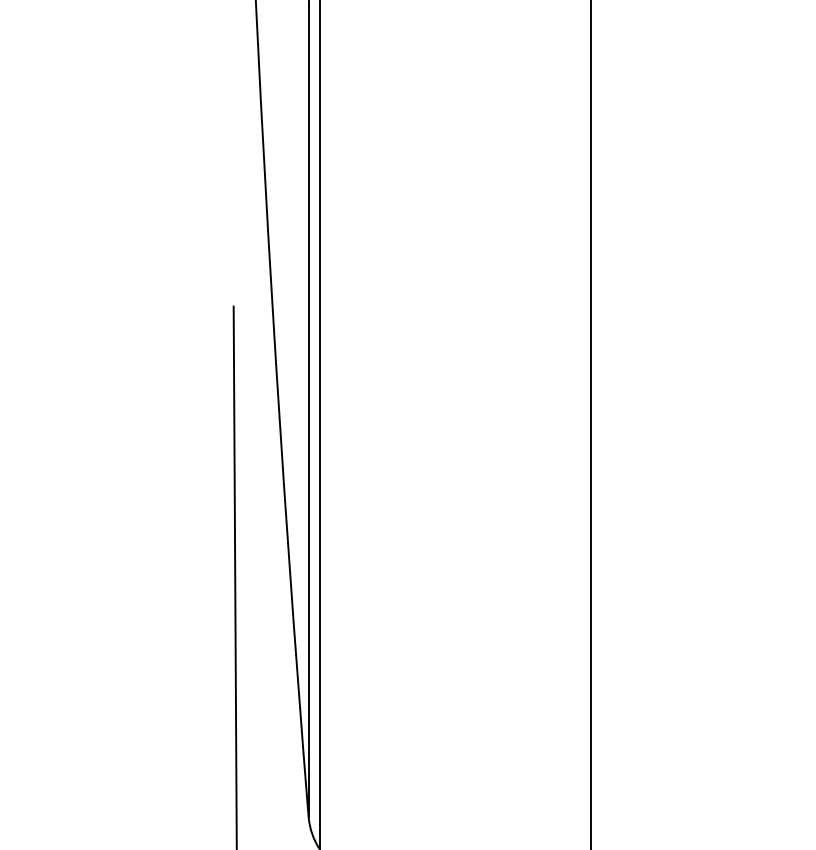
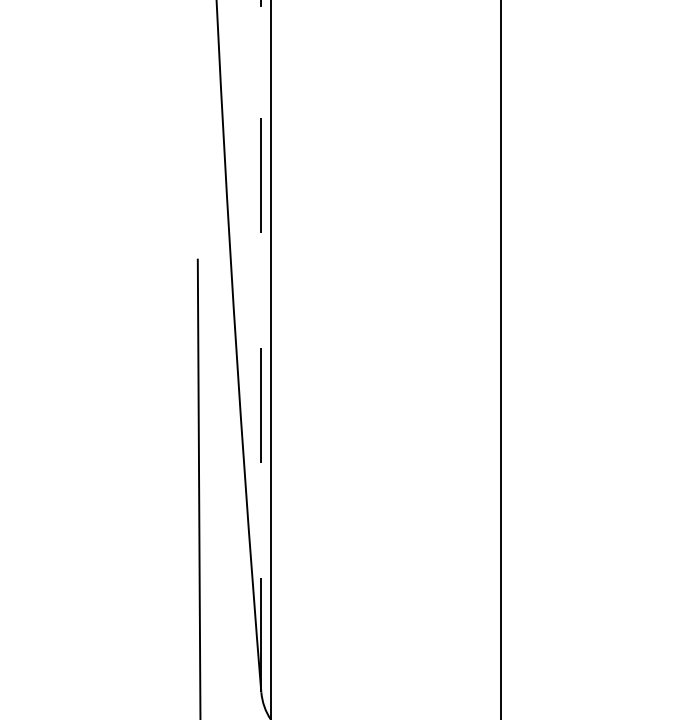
line: (308, 411) -> (261, 348), solid -> dashed

